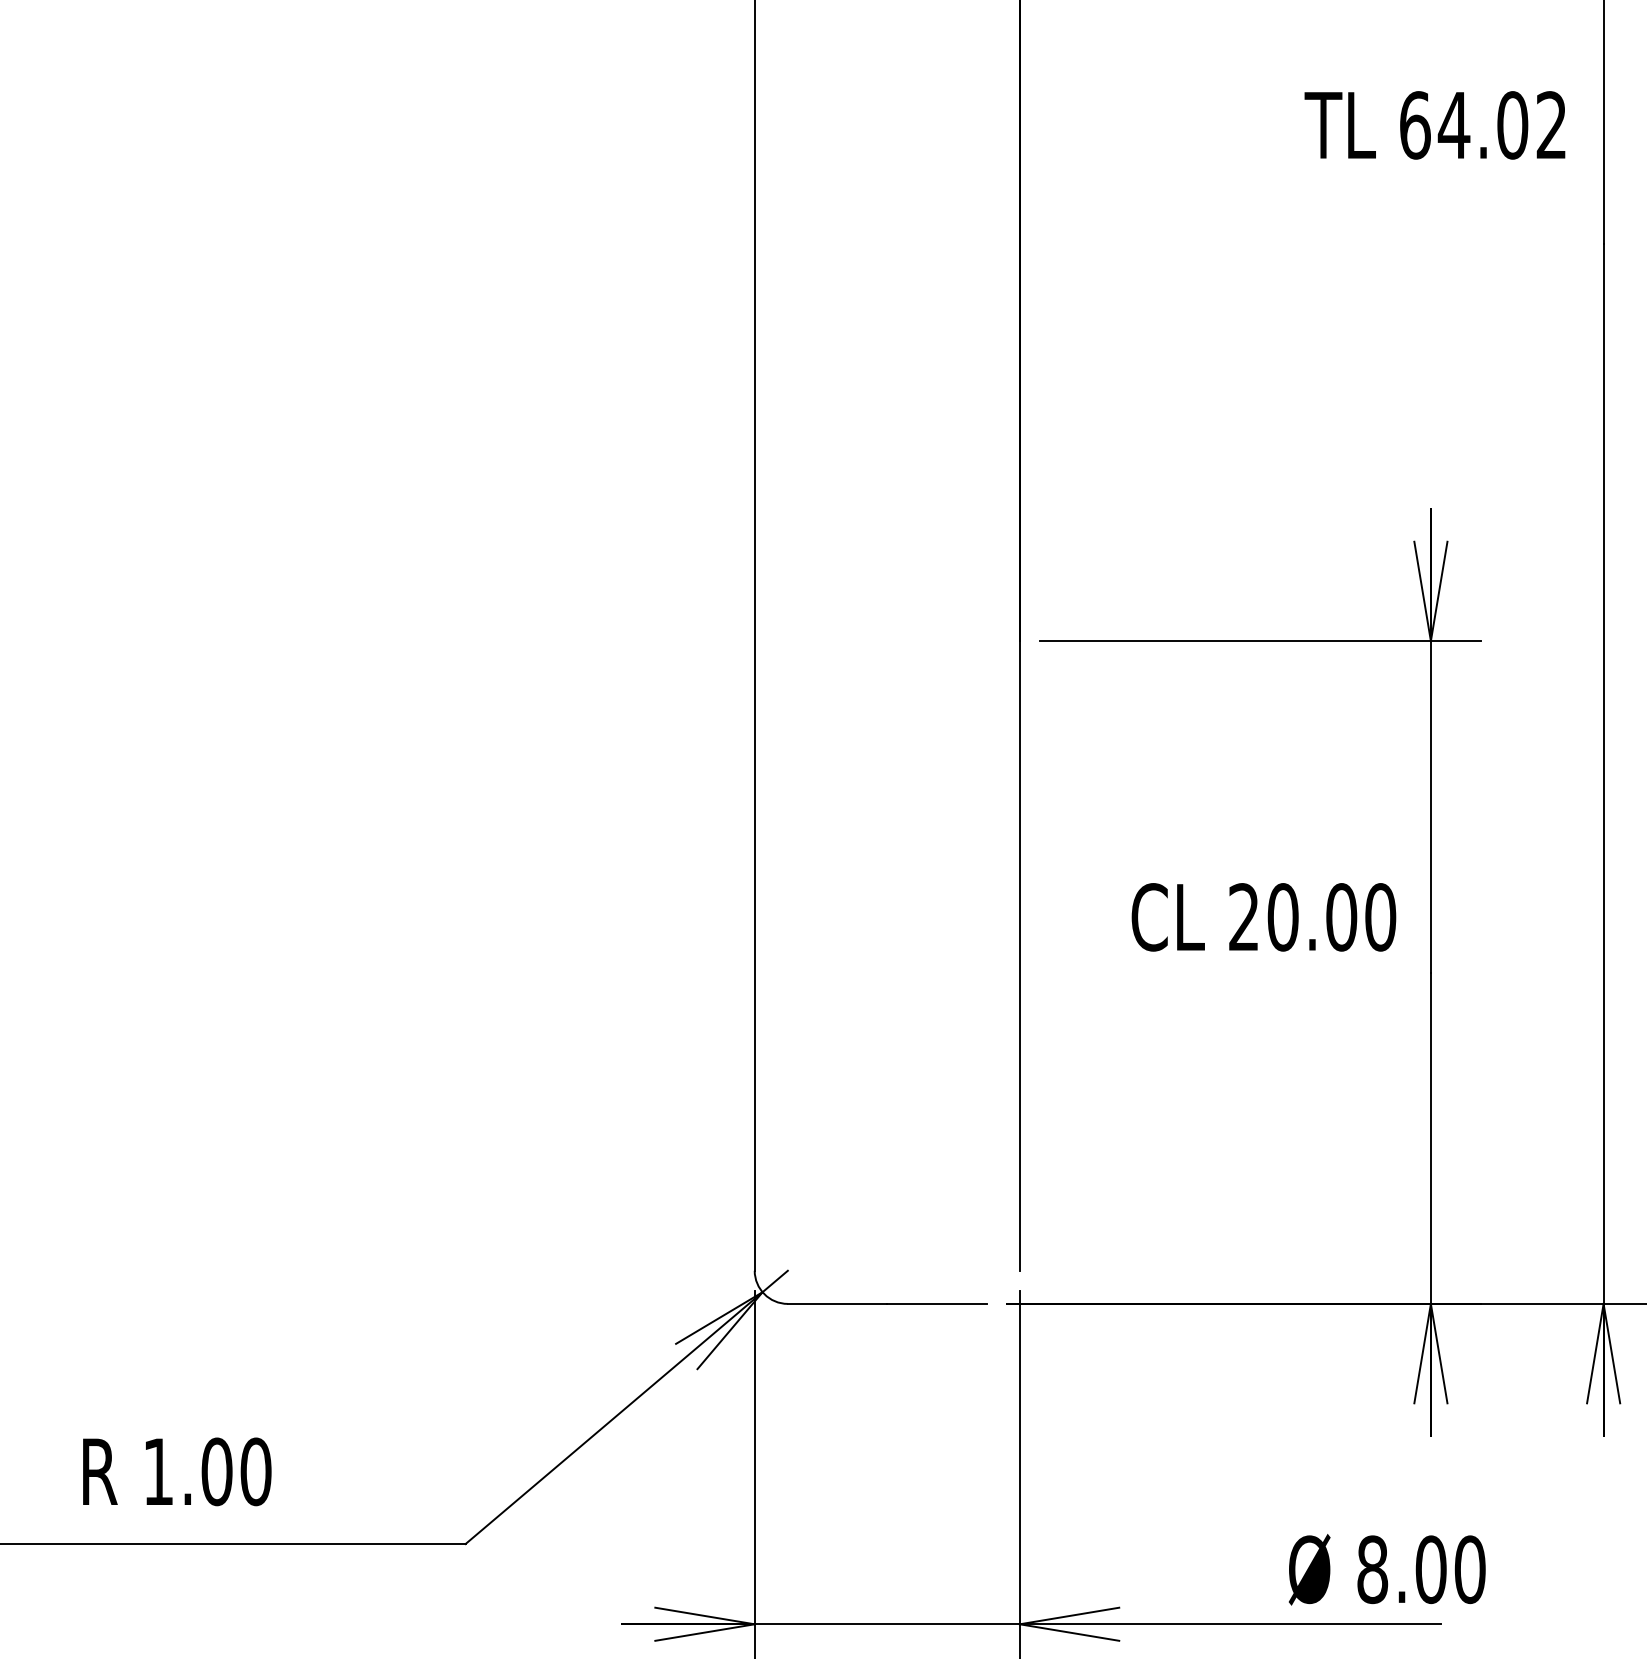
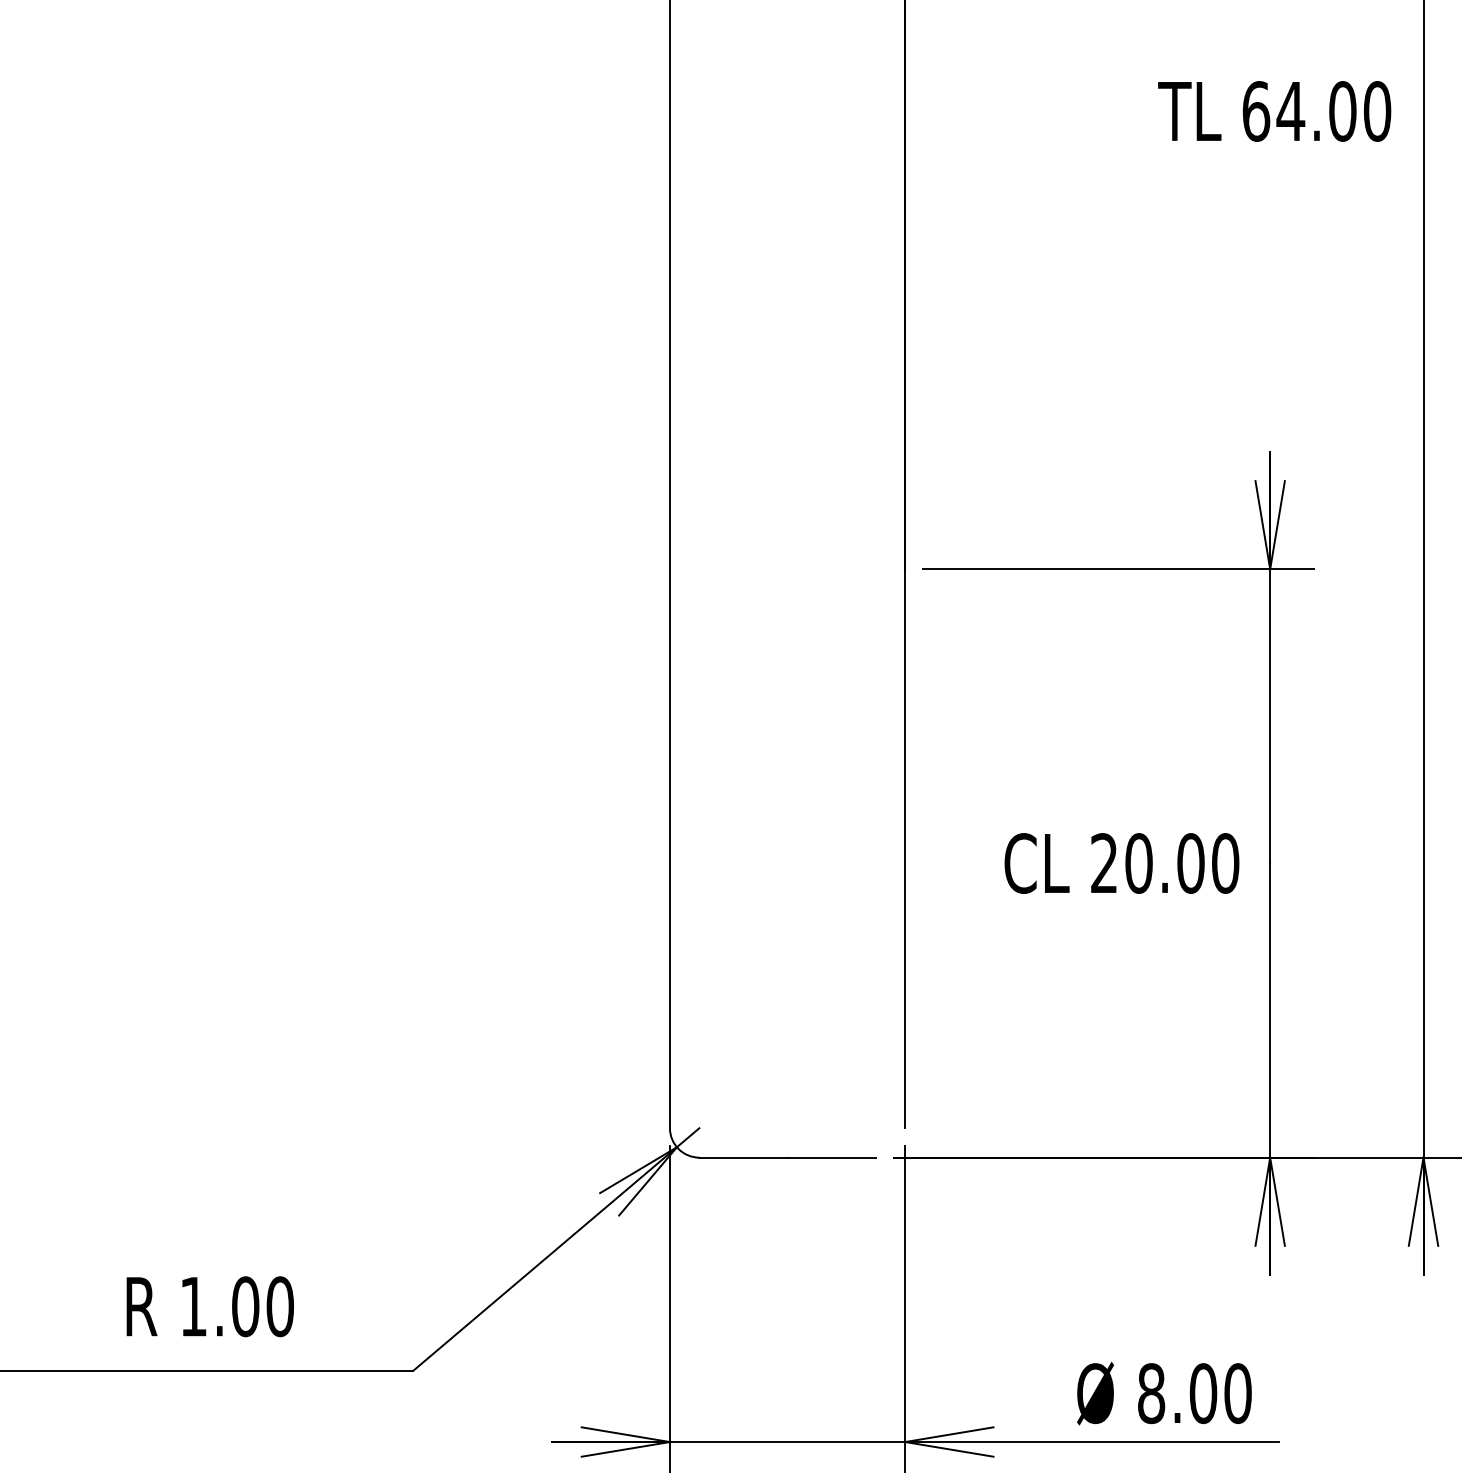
text: (1551, 125) -> (1377, 111), 64.02 -> 64.00
text: (1263, 917) -> (1121, 863), moved
text: (176, 1471) -> (209, 1306), moved
text: (1387, 1569) -> (1164, 1393), moved

